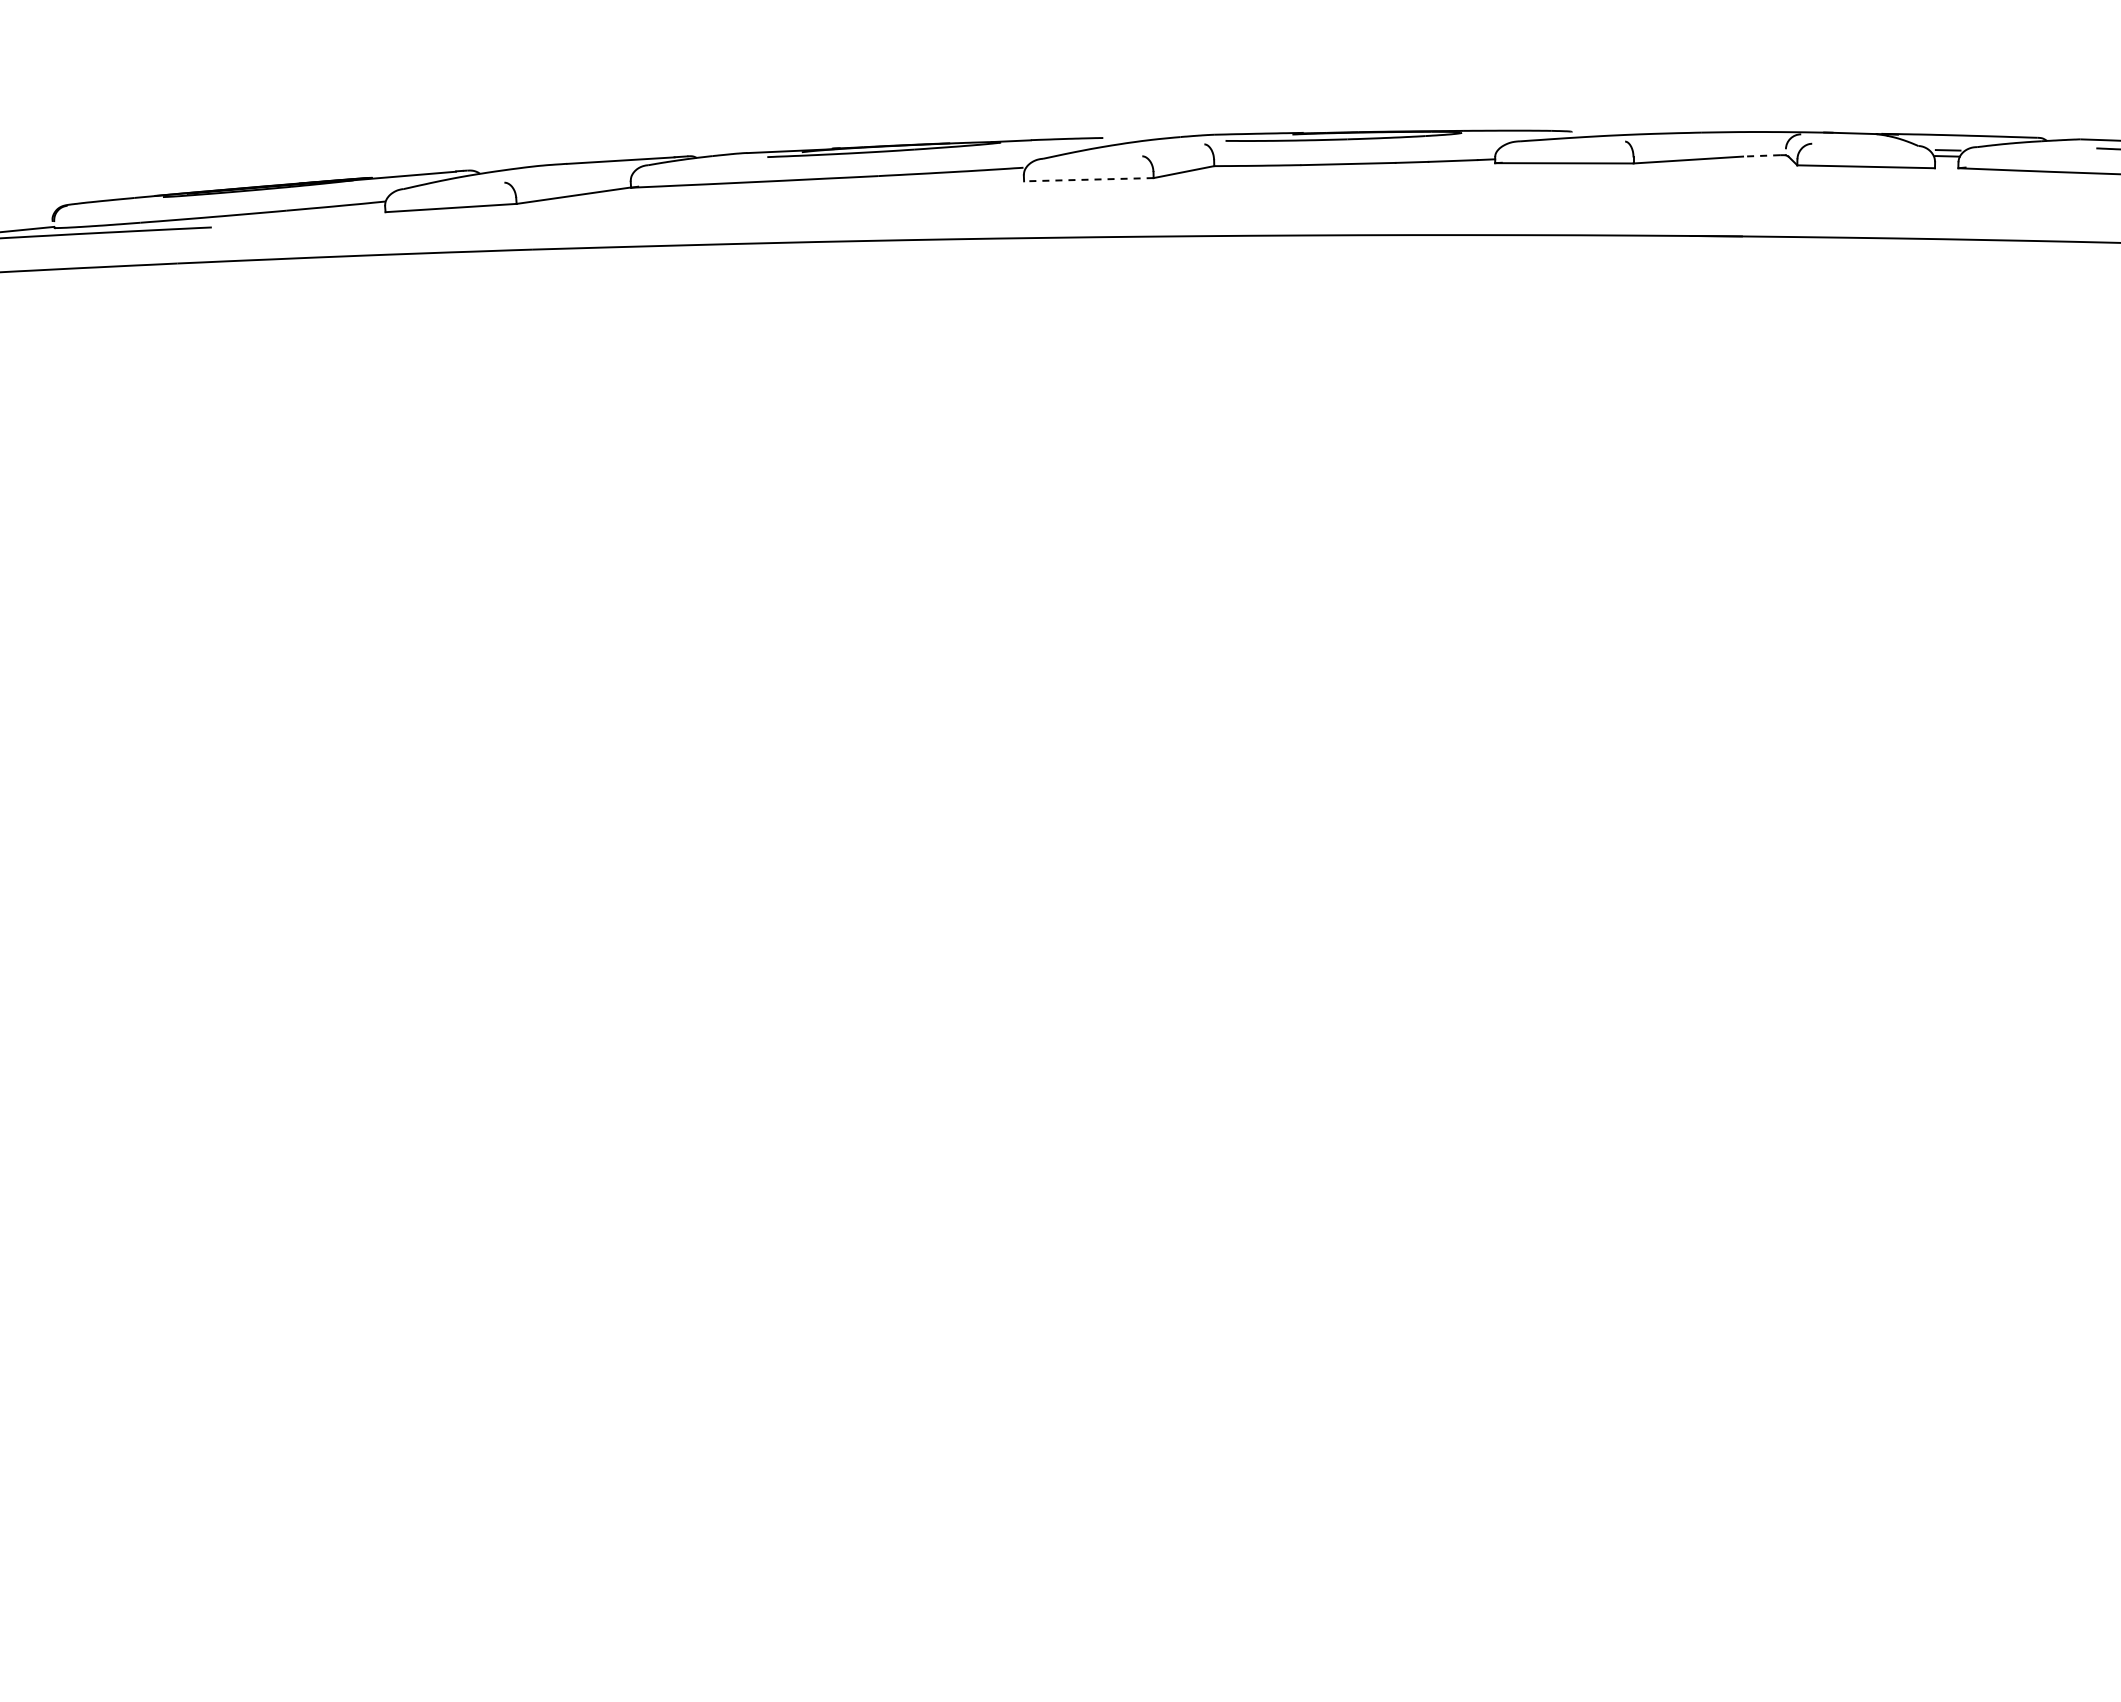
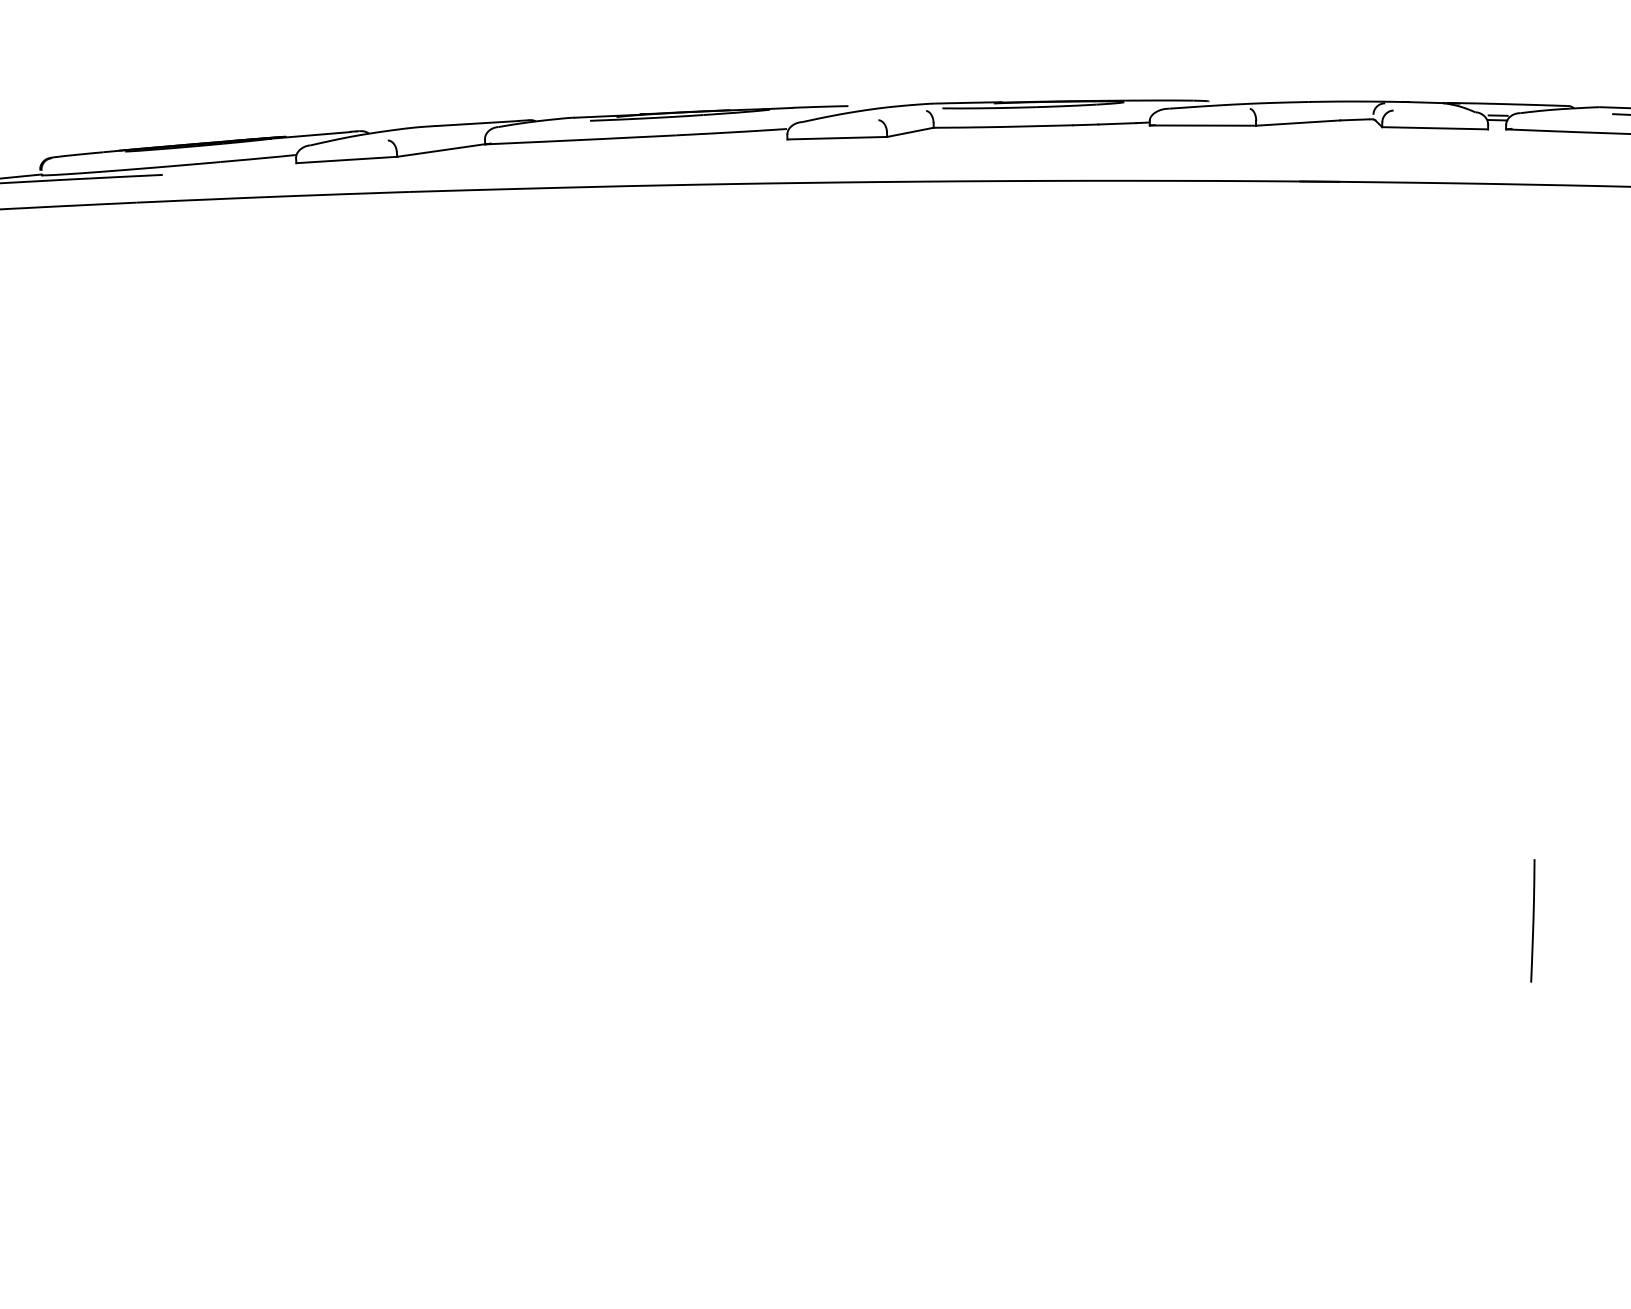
line: (1761, 155) -> (1354, 119), dashed -> solid
line: (1088, 179) -> (837, 138), dashed -> solid
line: (1993, 1197) -> (1533, 920), added

